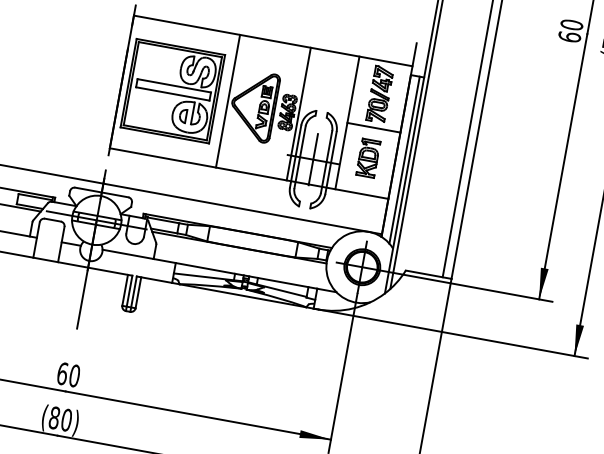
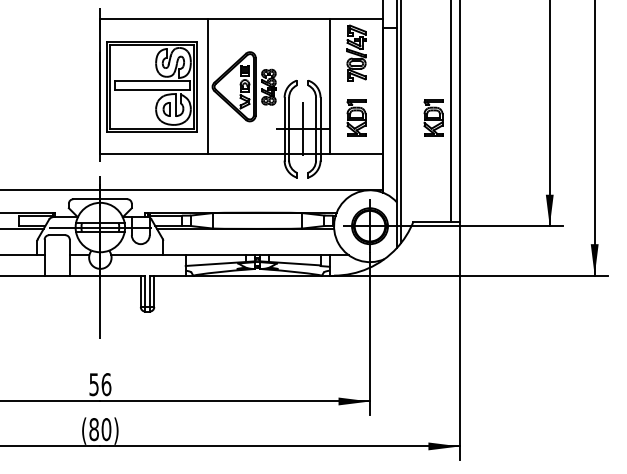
line: (299, 113) -> (280, 86), removed
line: (373, 127) -> (356, 86), removed
line: (404, 160) -> (392, 113), removed
part: (444, 171) -> (433, 117), added
text: (68, 374) -> (100, 384), 60 -> 56

